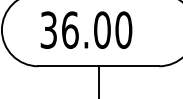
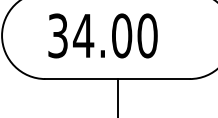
text: (70, 29) -> (83, 35), 36.00 -> 34.00

